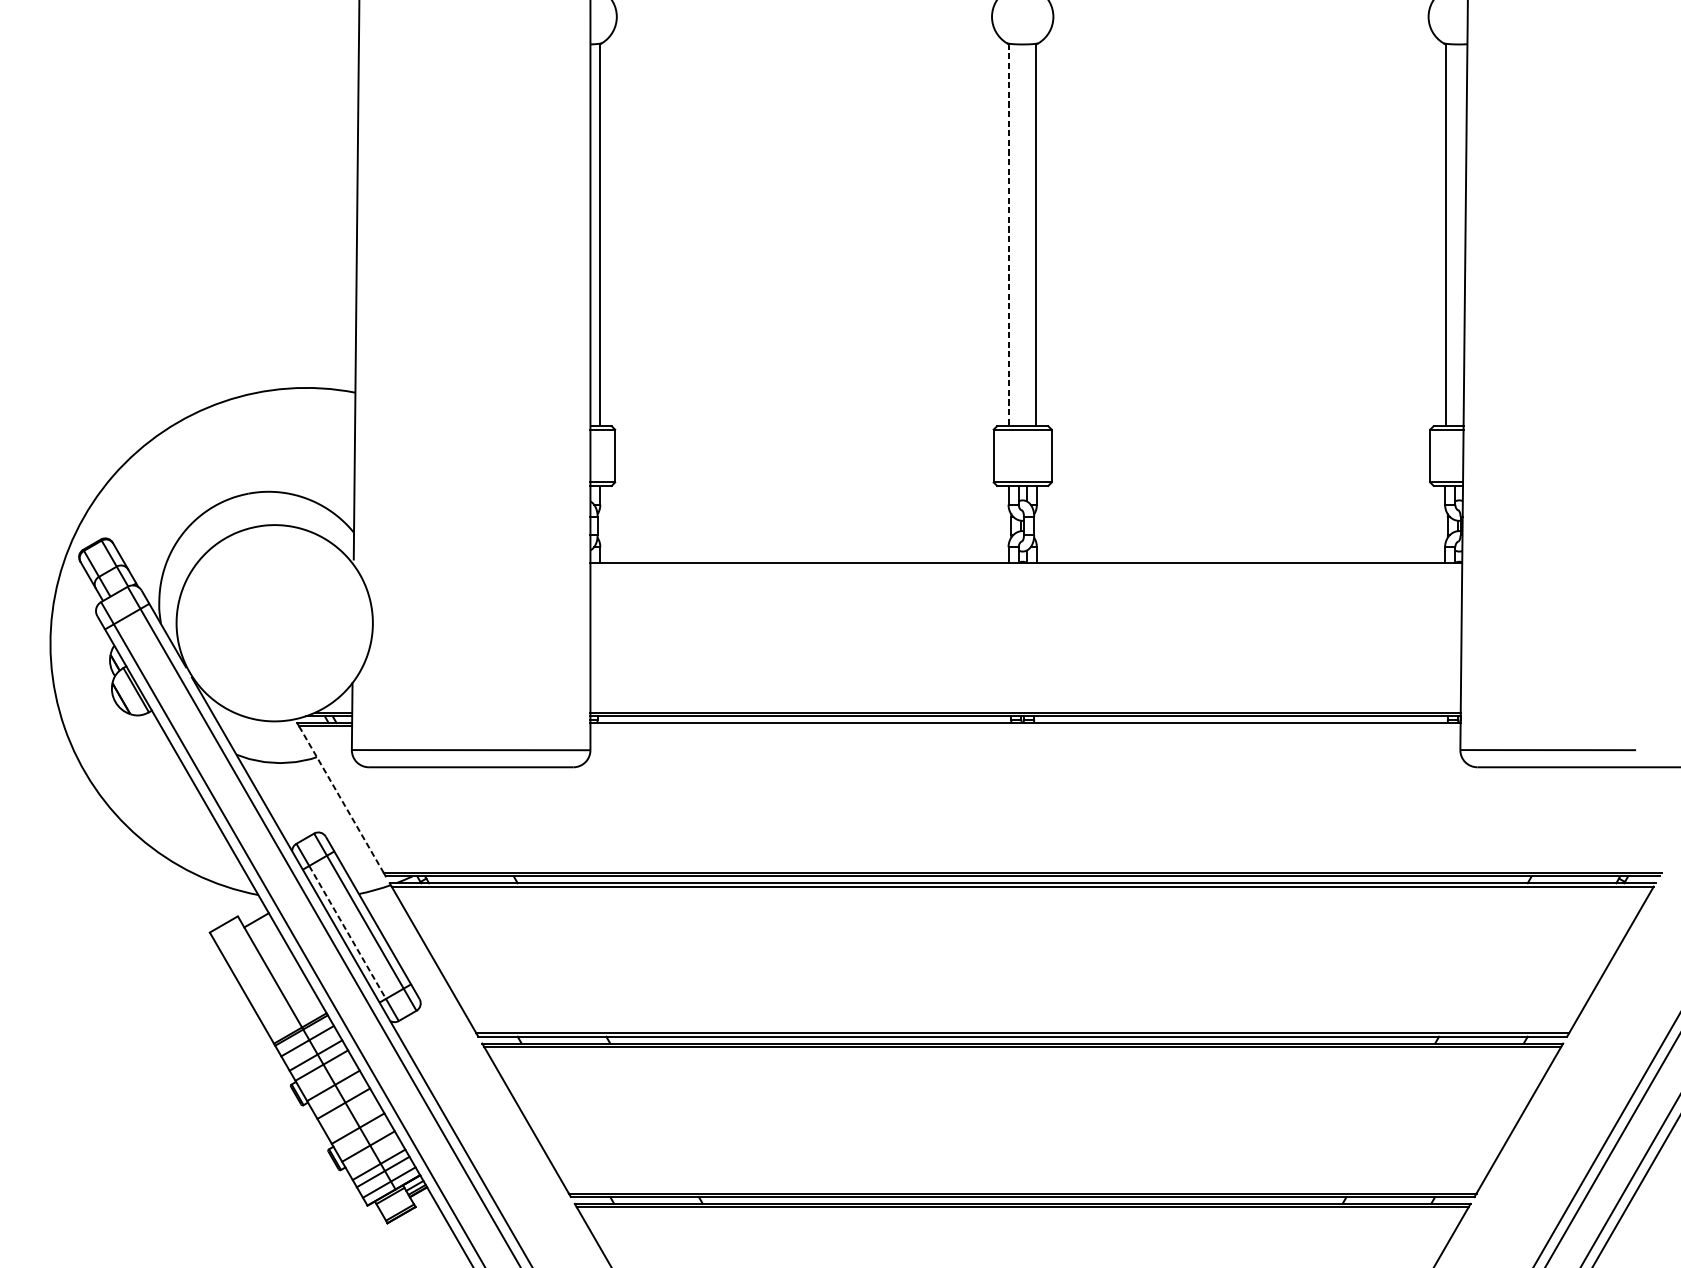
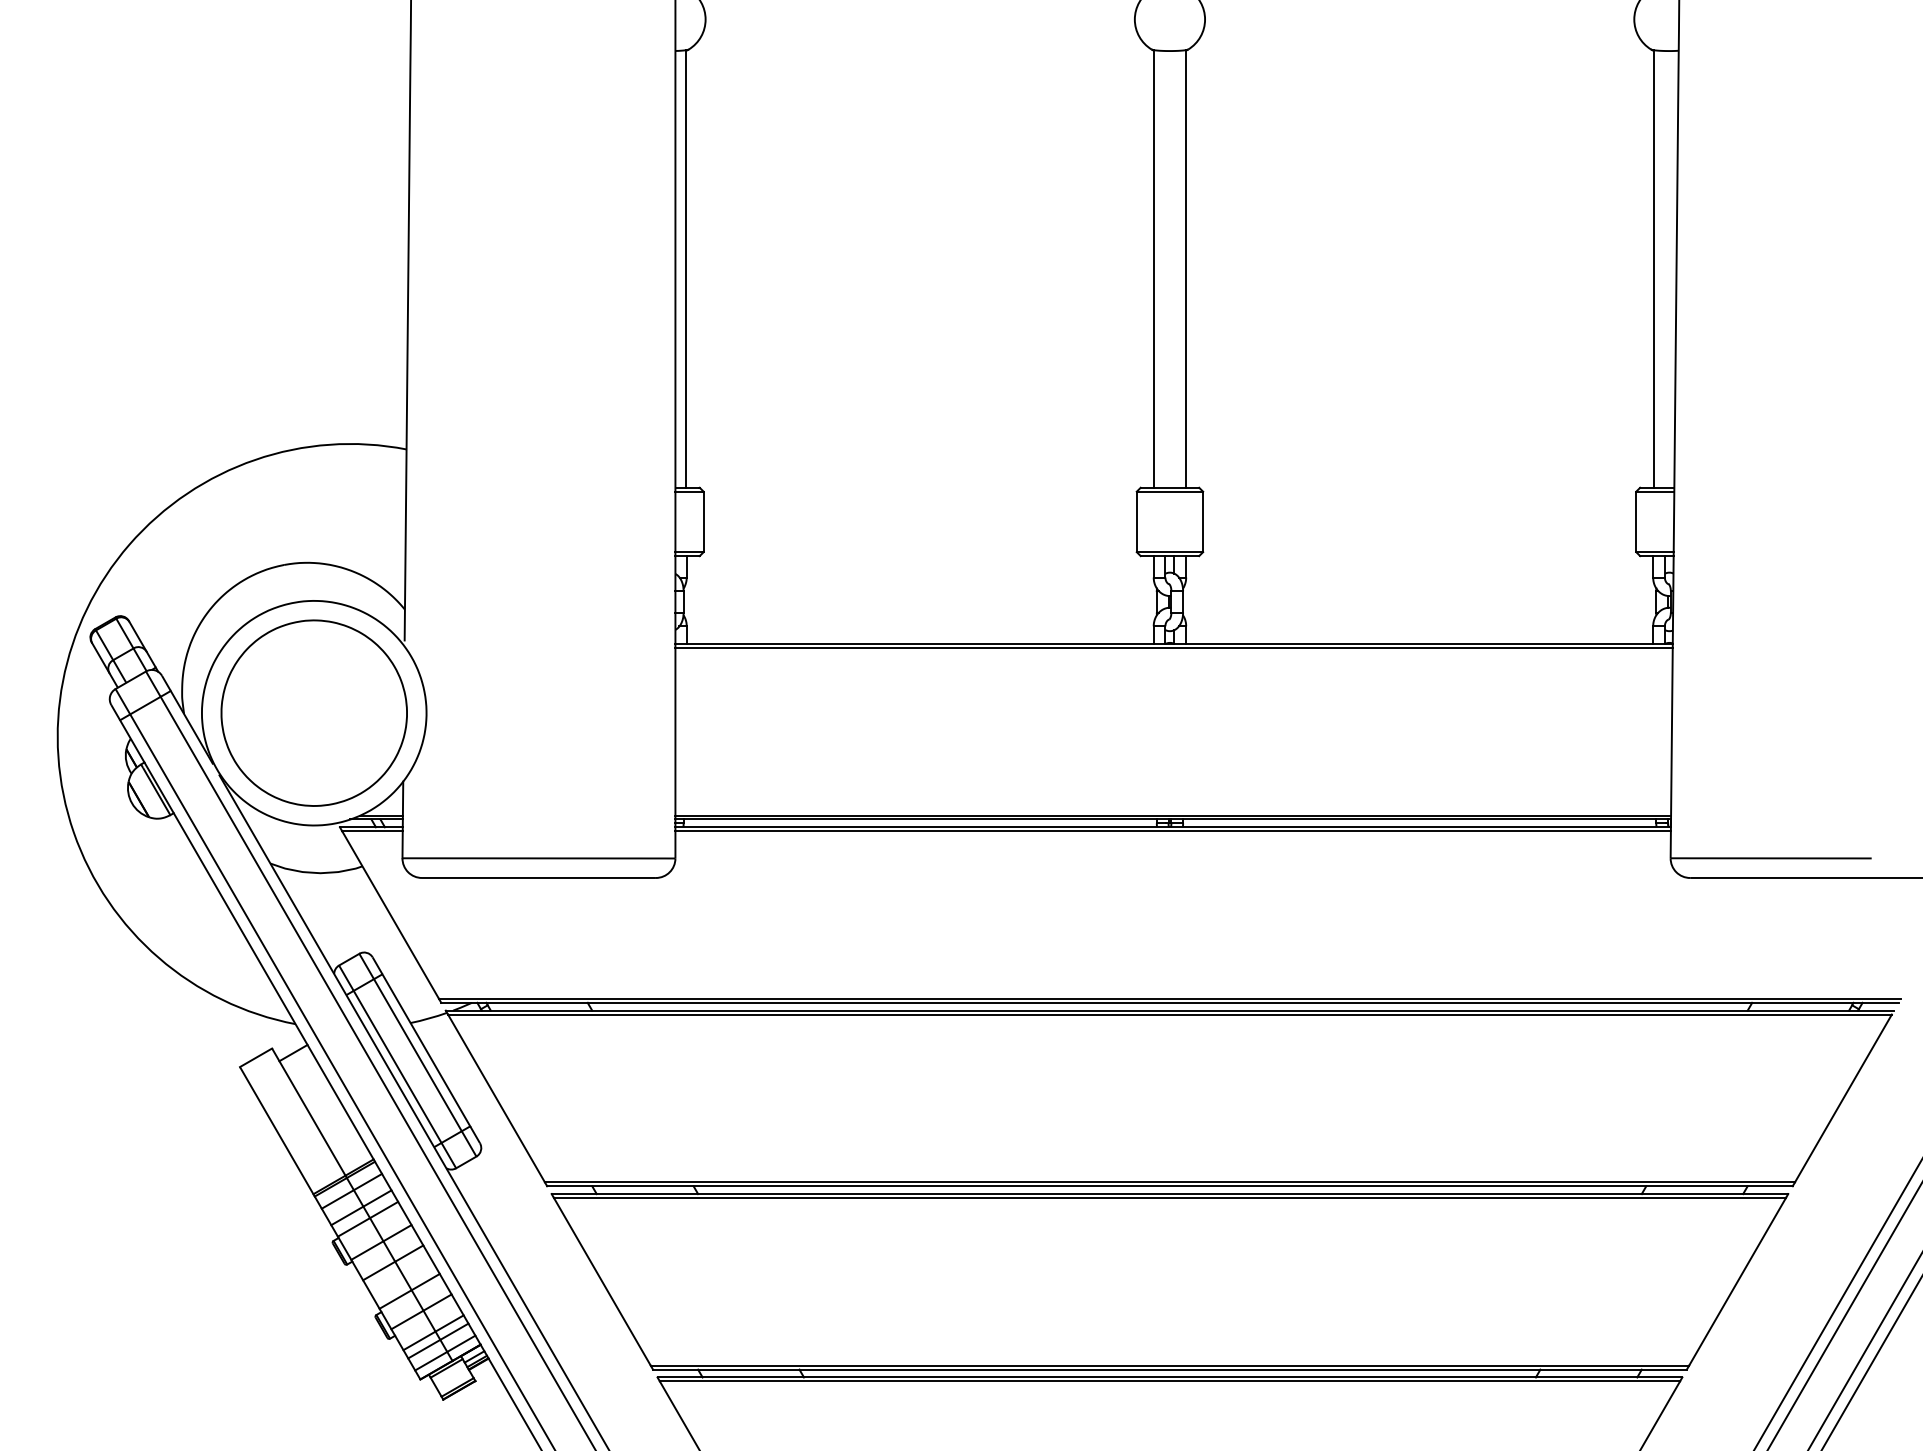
line: (1009, 234) -> (1154, 268), dashed -> solid
line: (1025, 565) -> (1173, 647), added
part: (274, 622) -> (313, 712), added
line: (1024, 726) -> (1172, 831), added
line: (341, 800) -> (390, 915), dashed -> solid
line: (347, 932) -> (397, 1066), dashed -> solid

